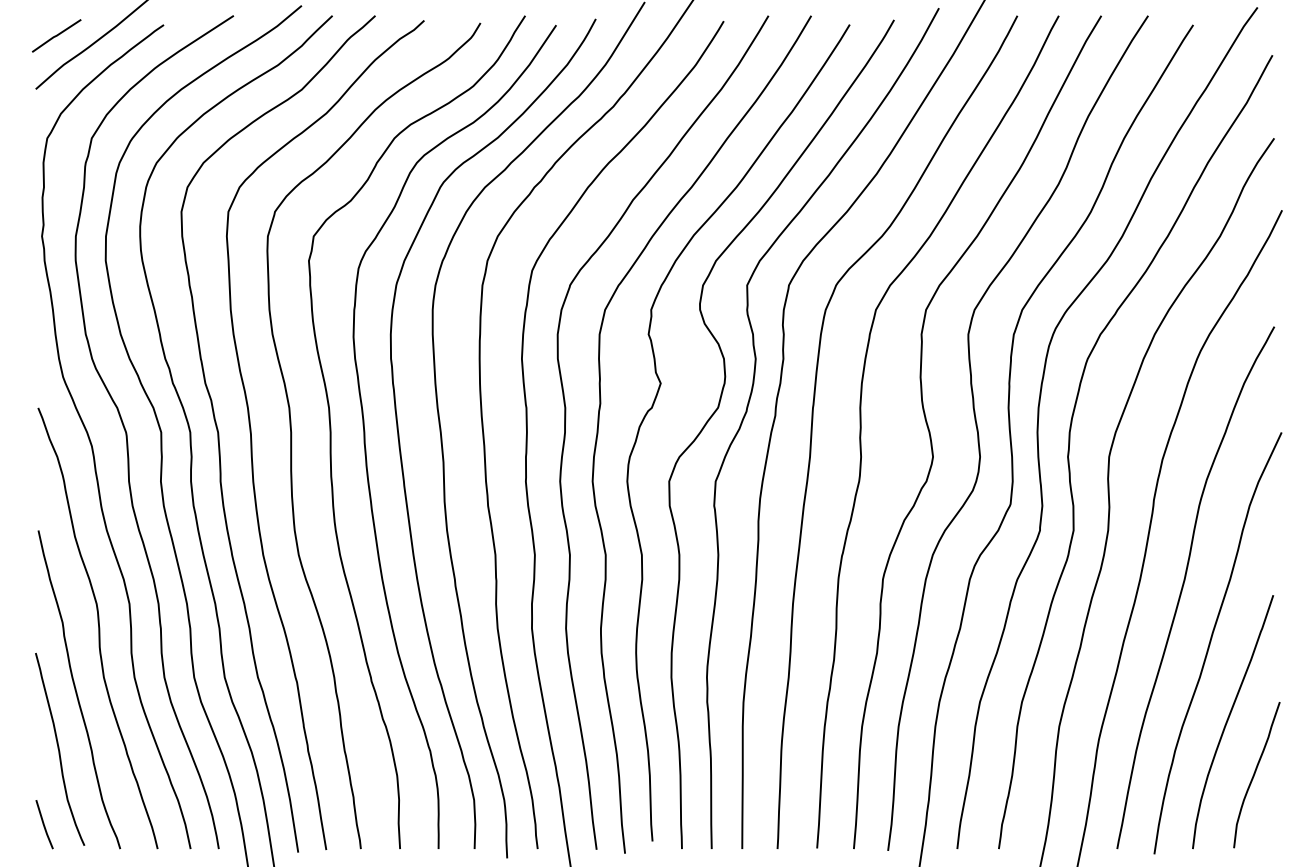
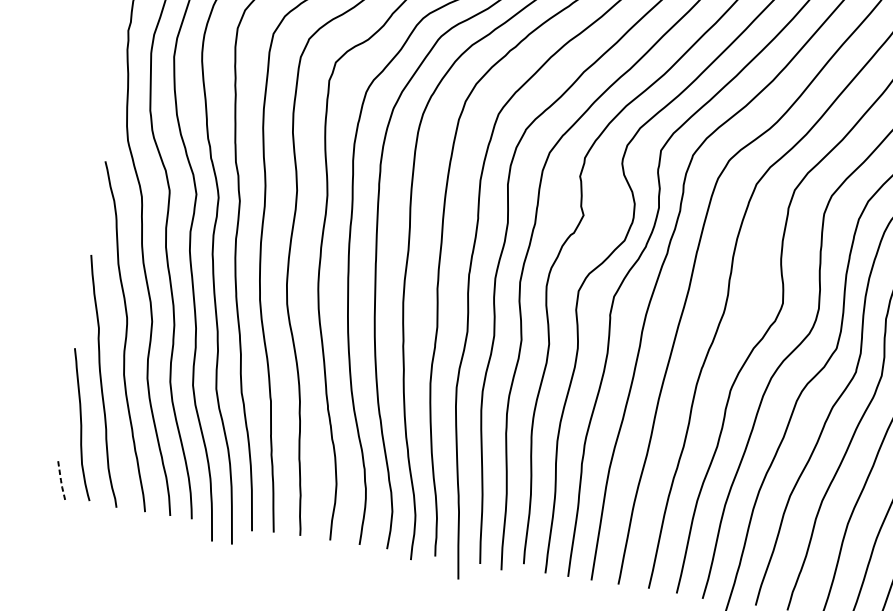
line: (43, 824) -> (60, 480), solid -> dashed

